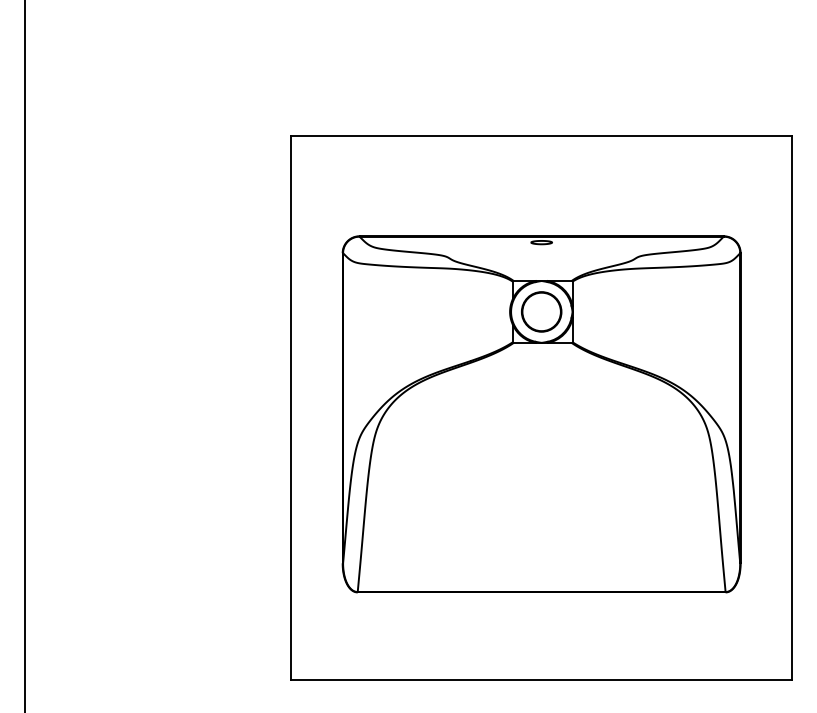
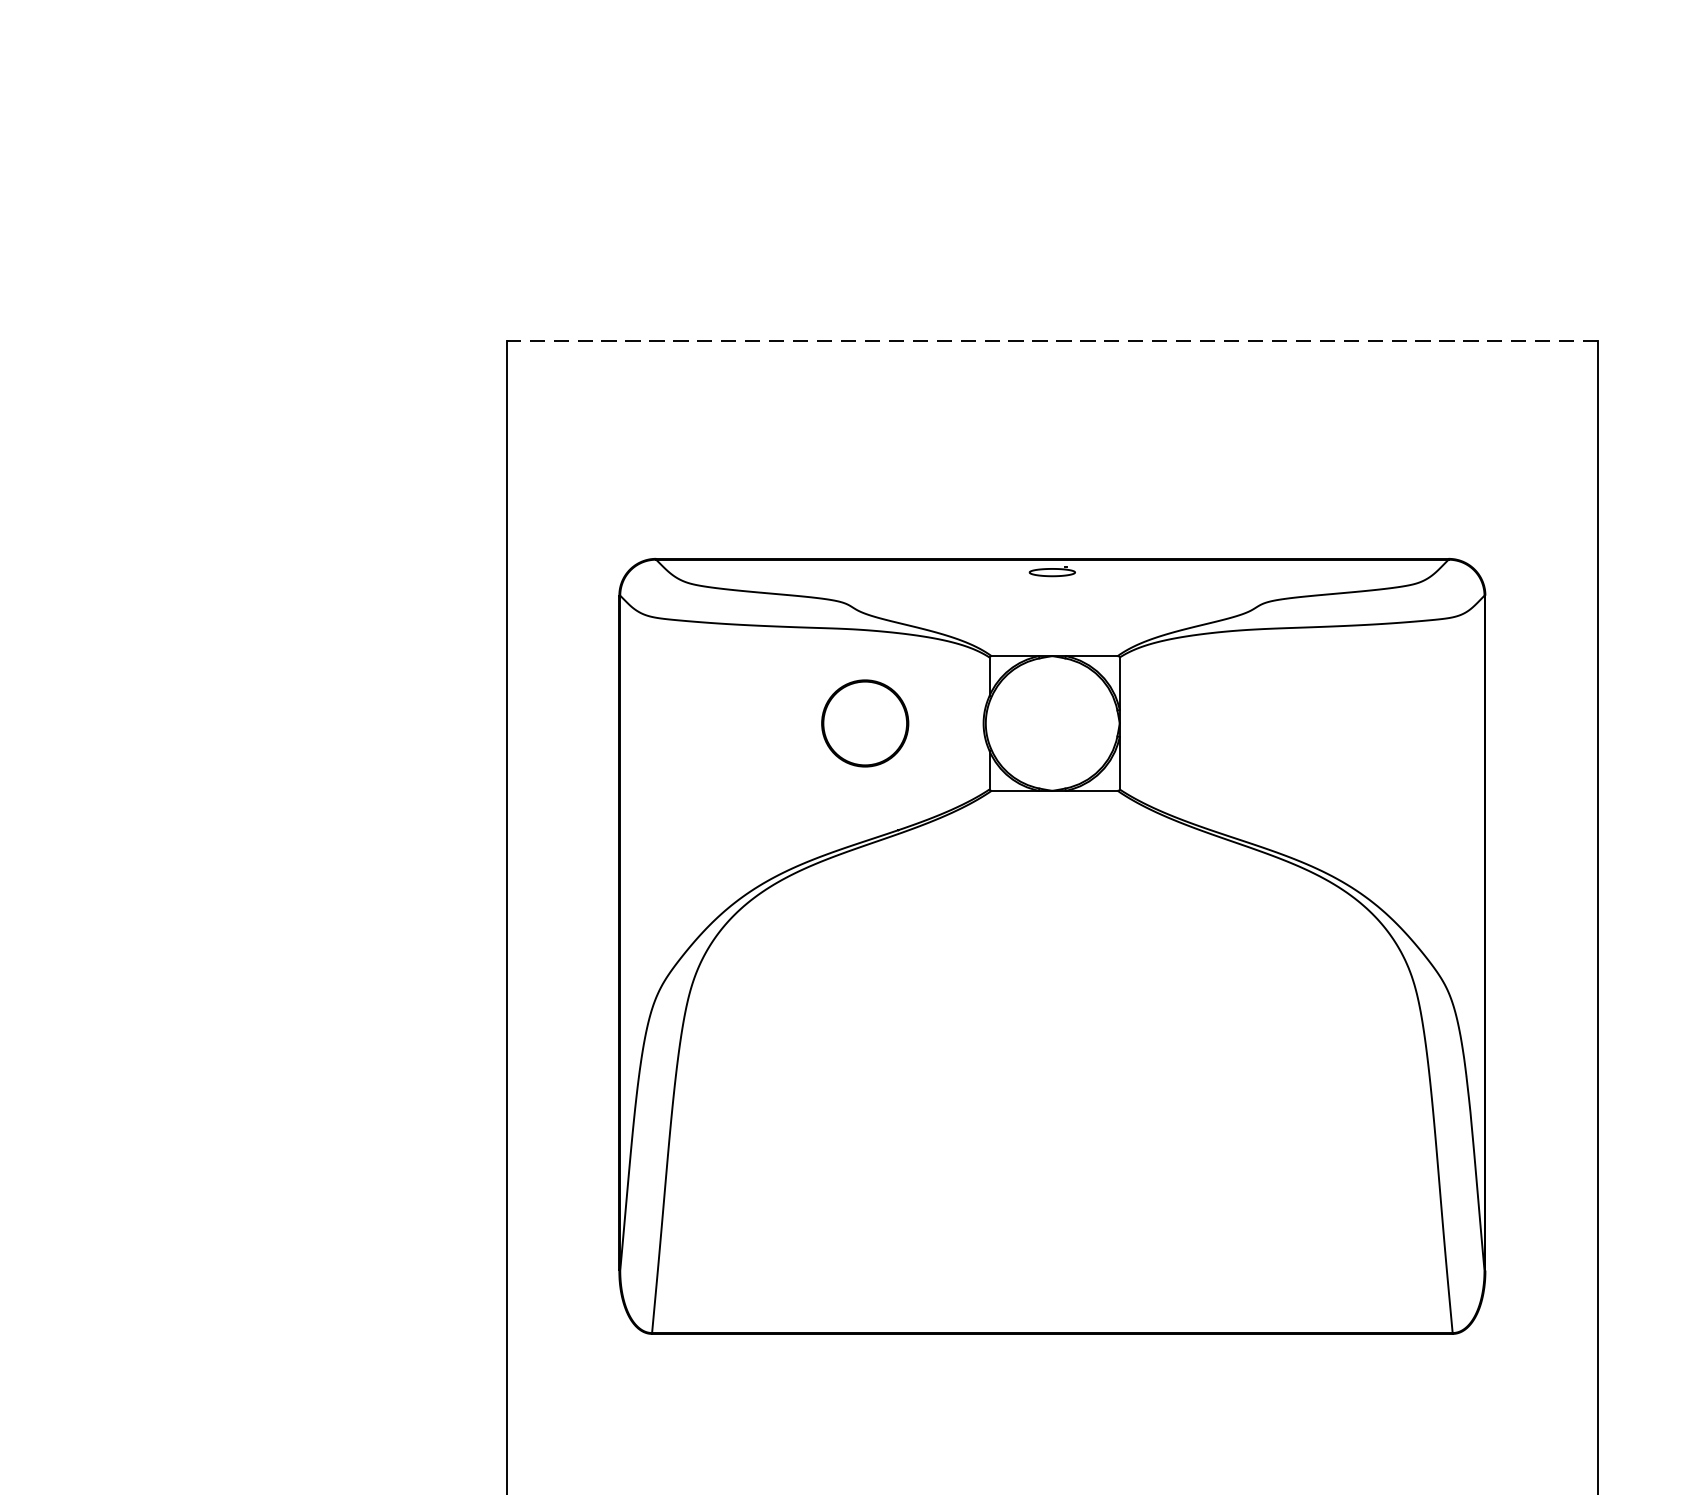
line: (541, 136) -> (1052, 341), solid -> dashed
circle: (541, 311) -> (864, 722), moved

